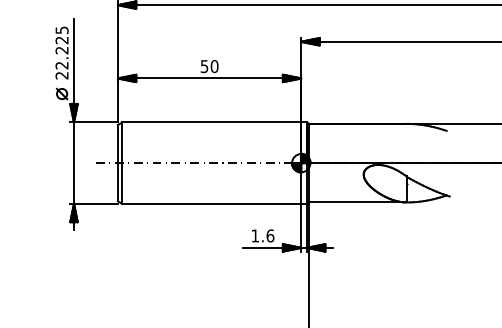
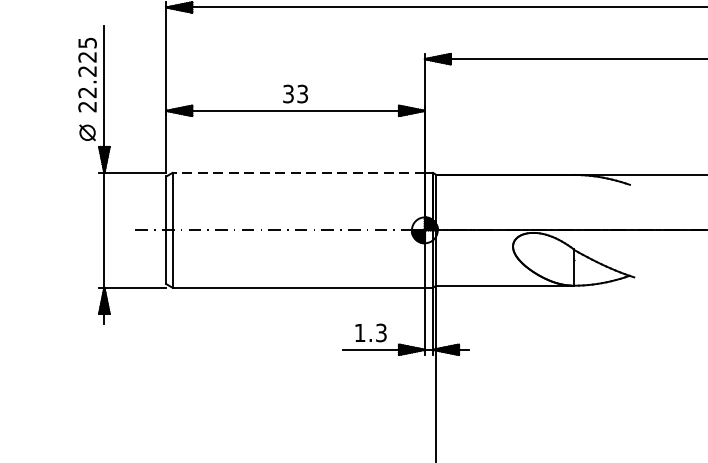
text: (209, 66) -> (295, 93), 50 -> 33
line: (211, 122) -> (298, 172), solid -> dashed
text: (270, 235) -> (381, 332), 1.6 -> 1.3

